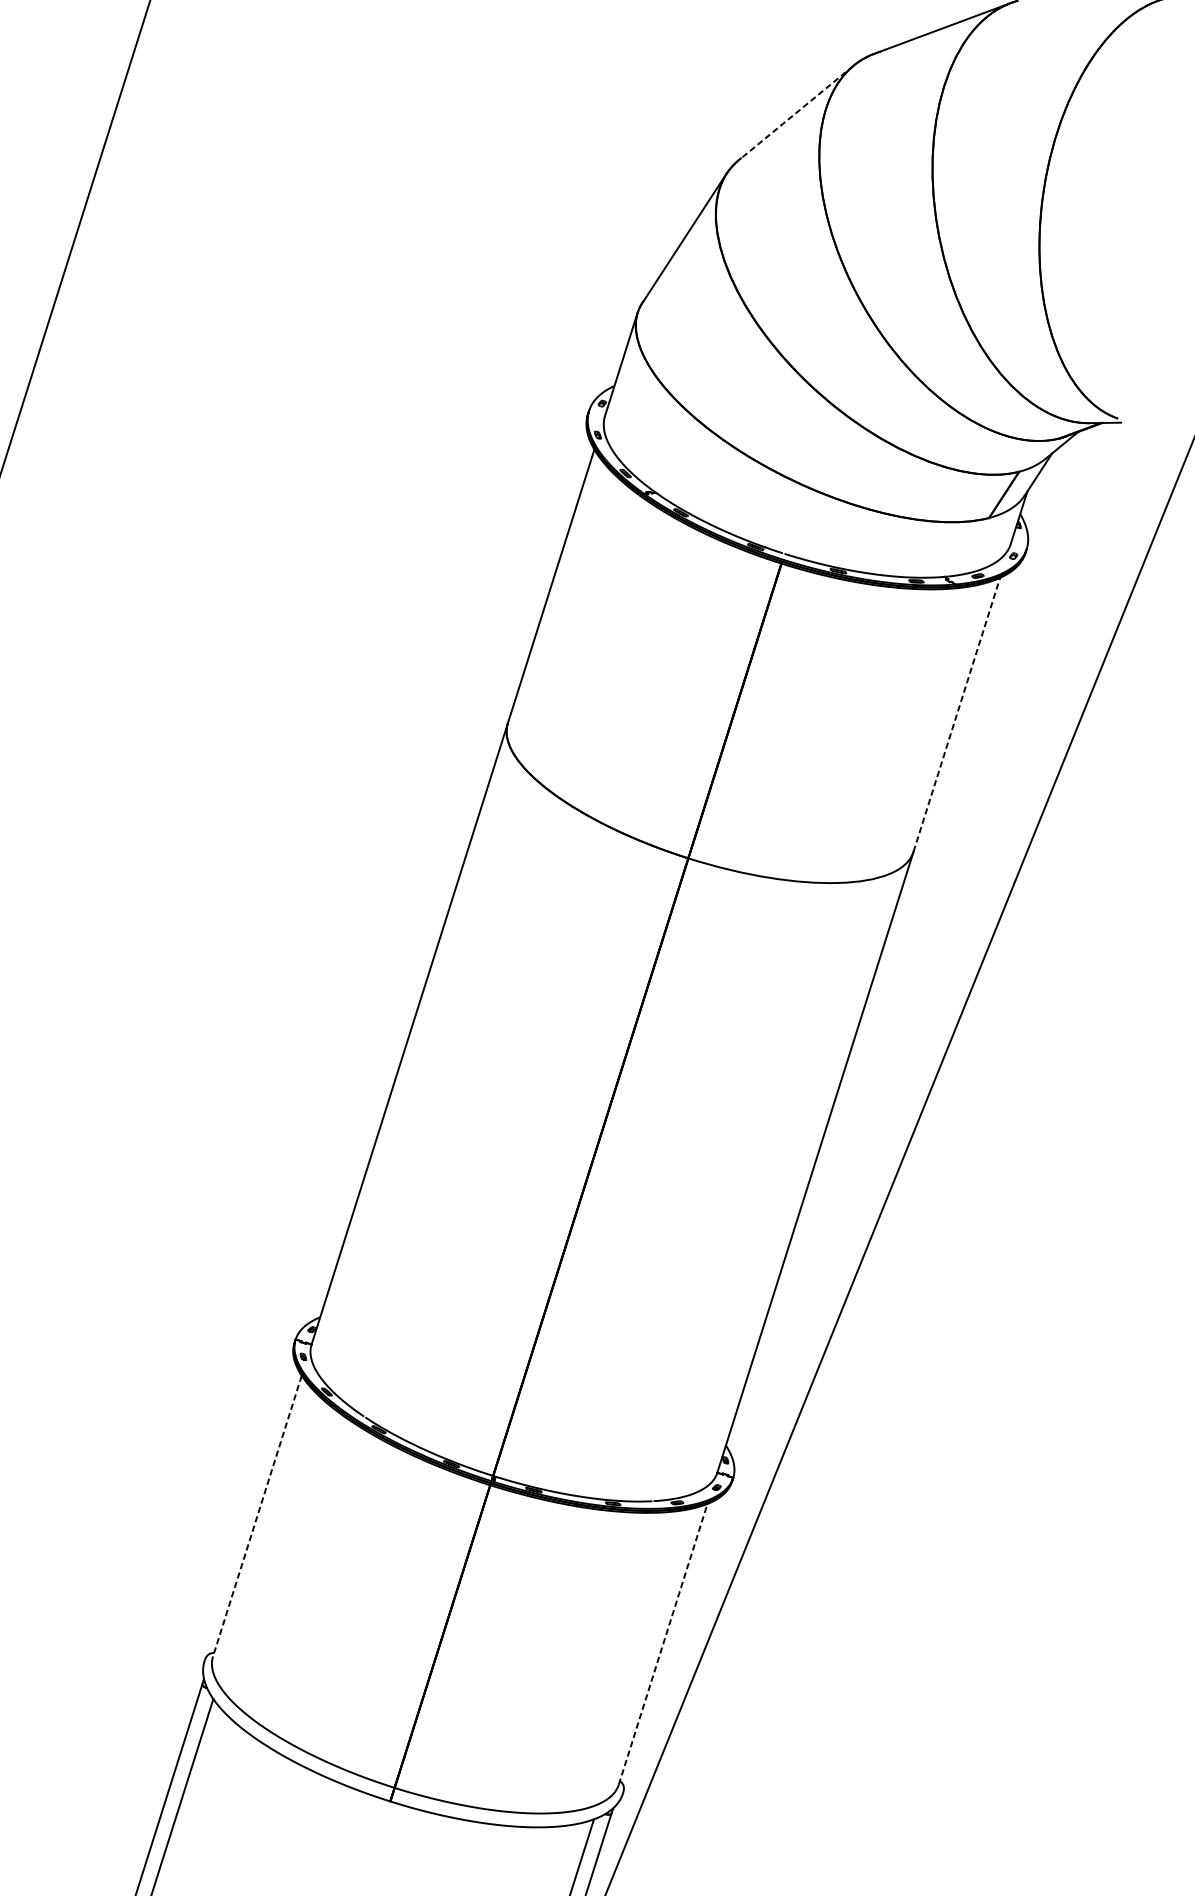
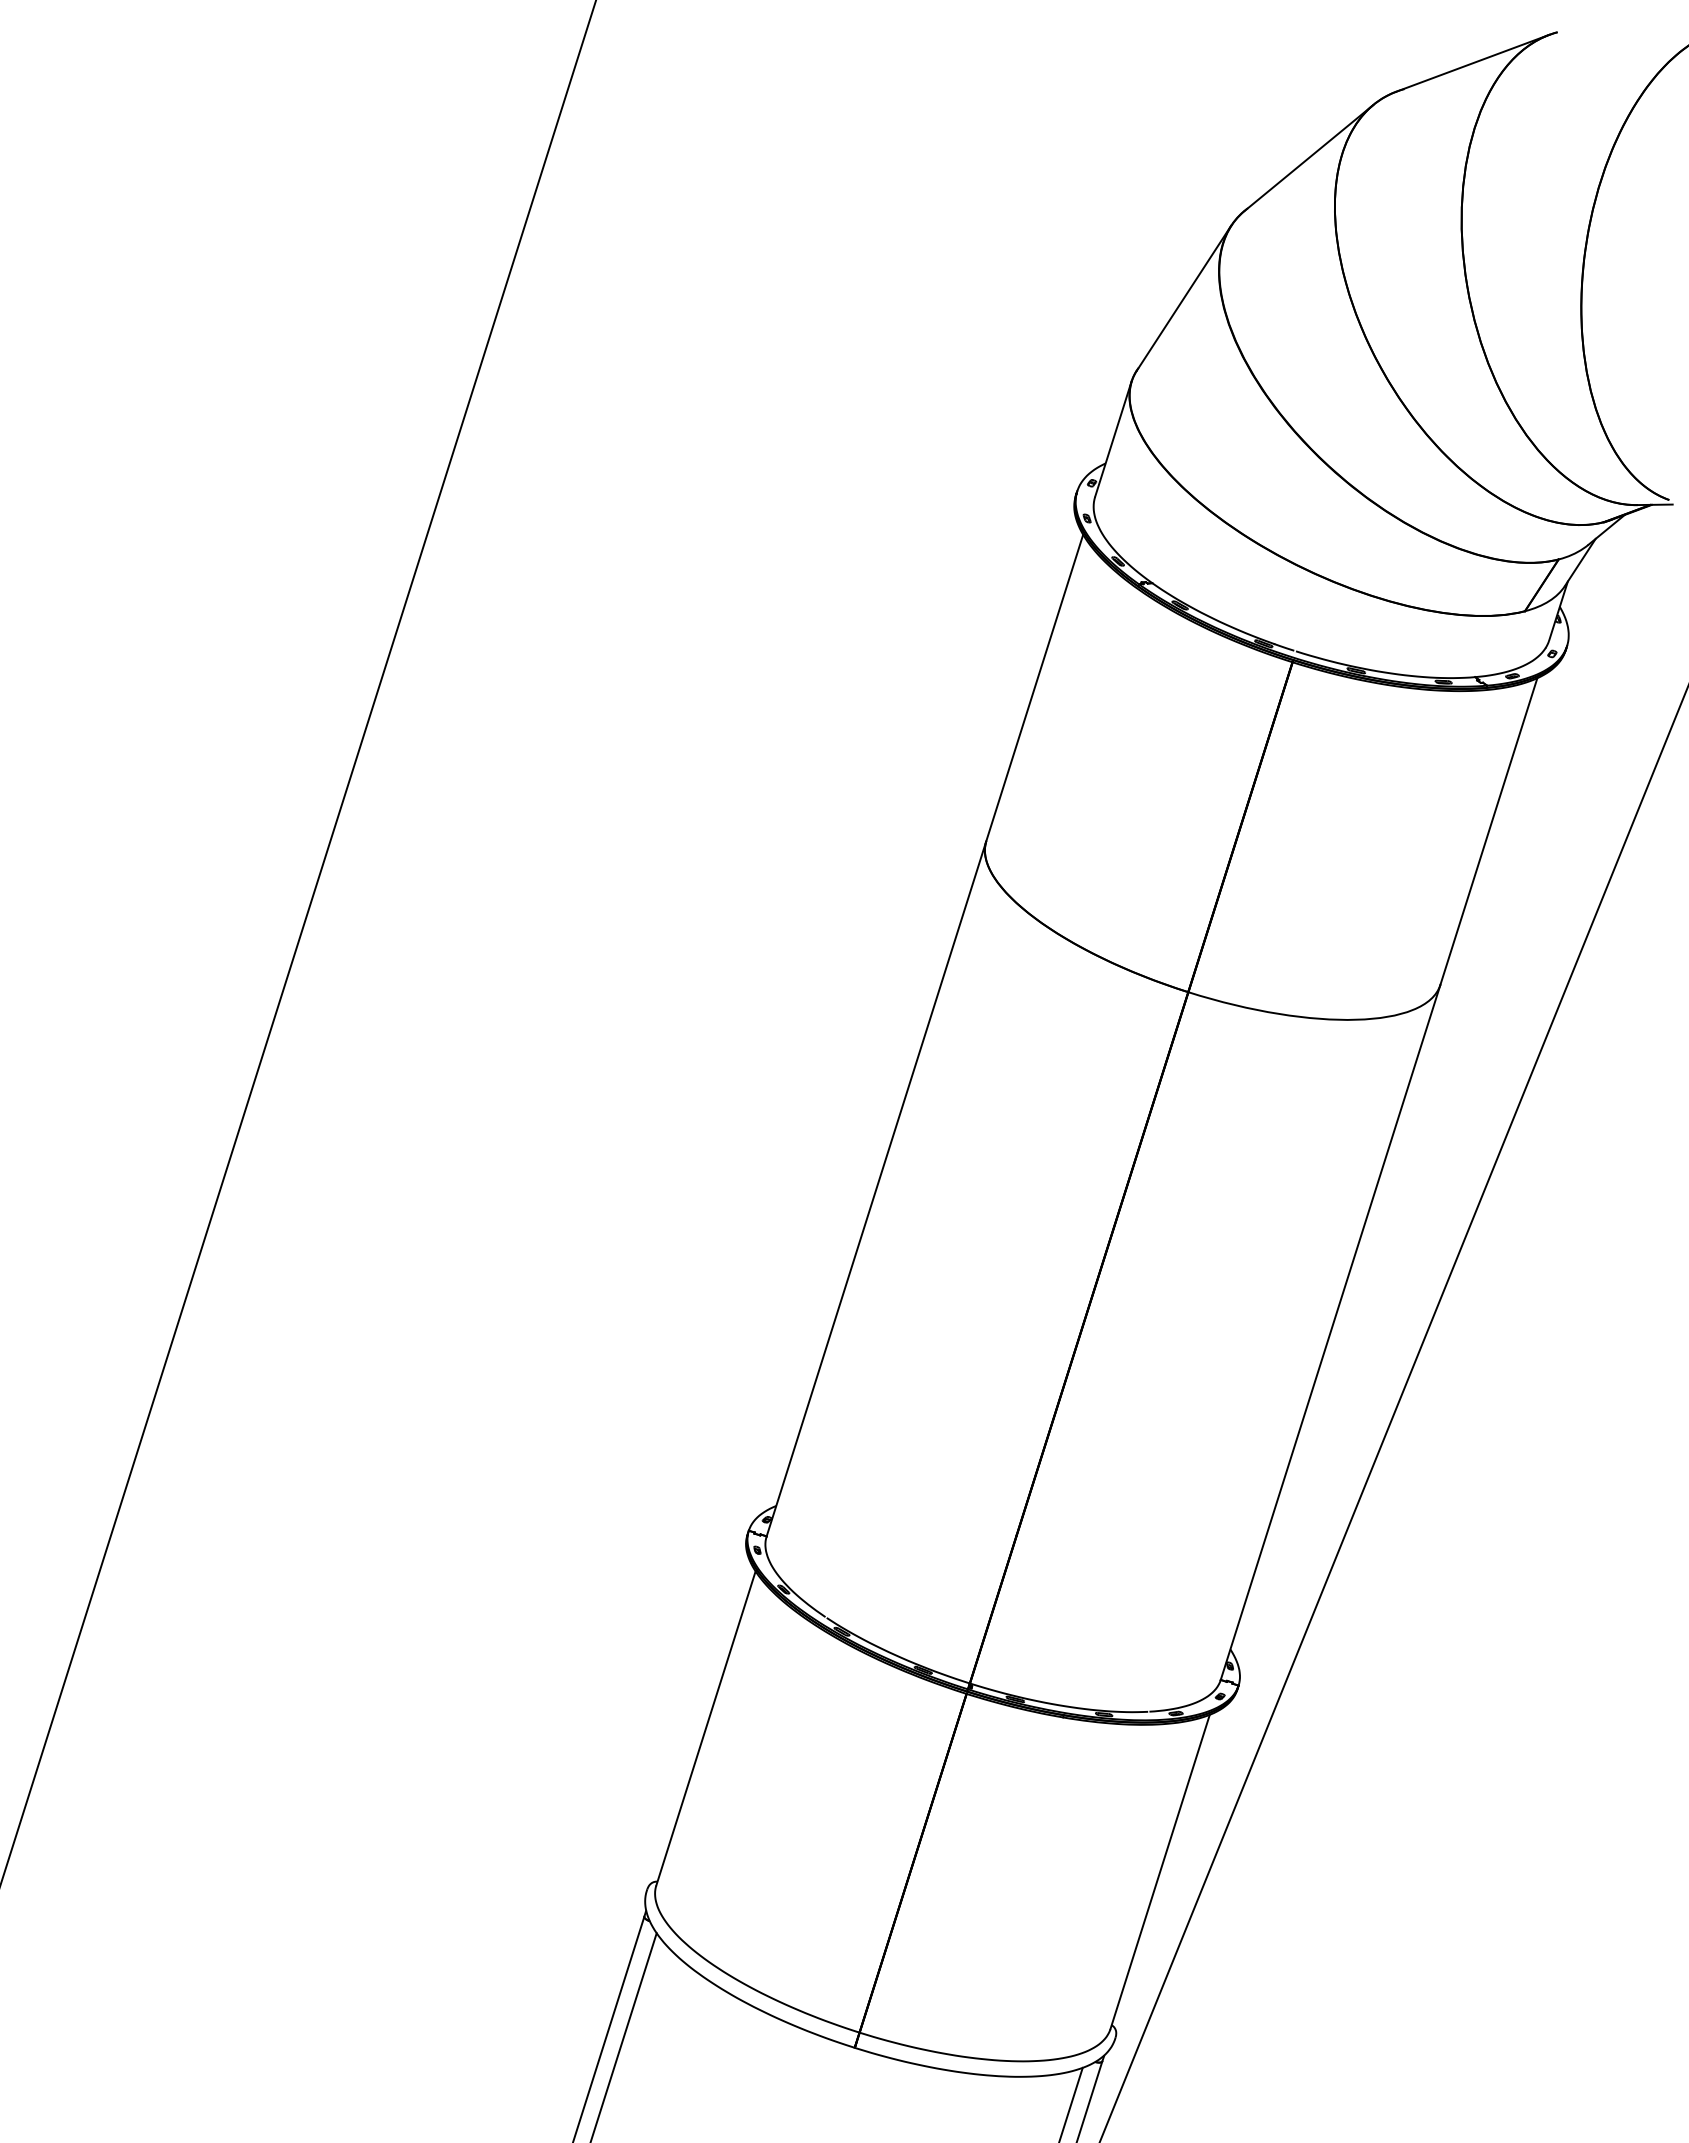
line: (795, 113) -> (1308, 158), dashed -> solid
line: (956, 714) -> (1488, 831), dashed -> solid
line: (256, 1516) -> (705, 1728), dashed -> solid
line: (663, 1643) -> (1160, 1871), dashed -> solid

